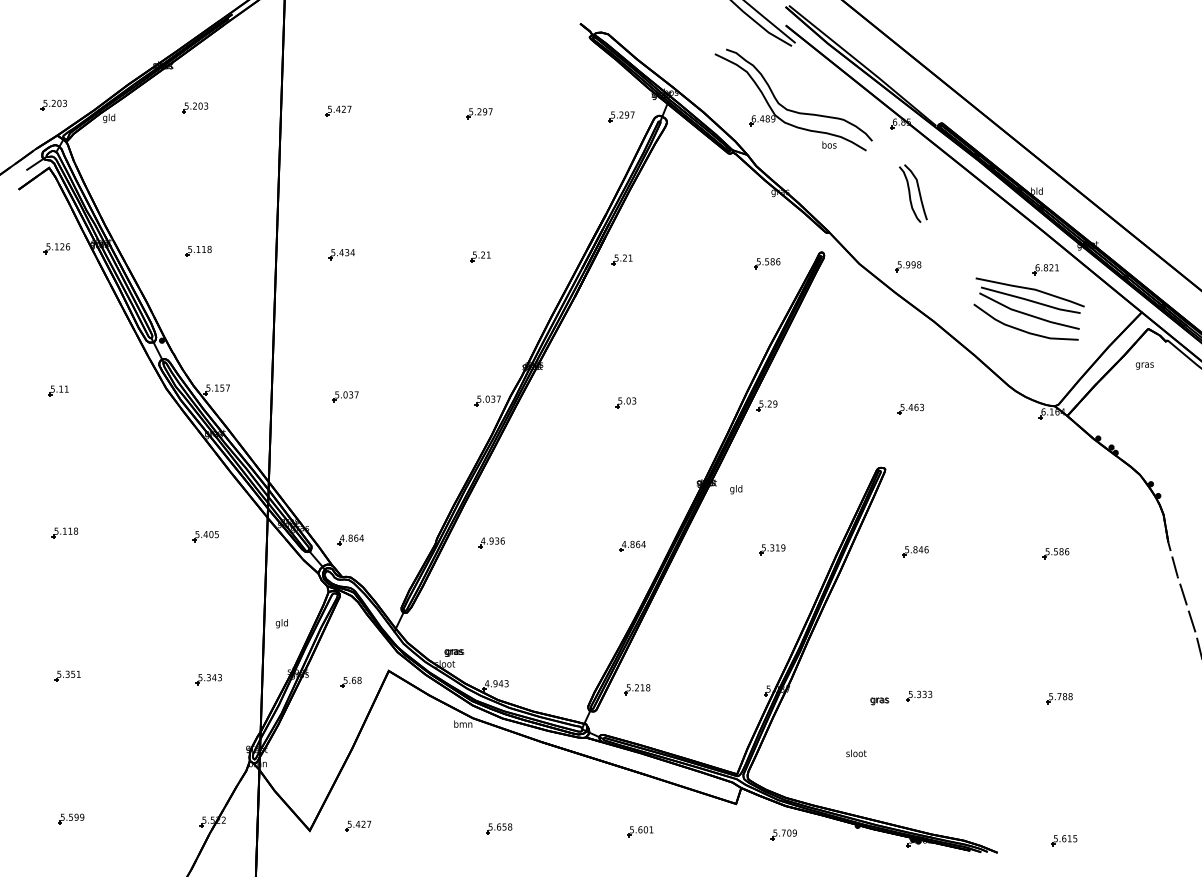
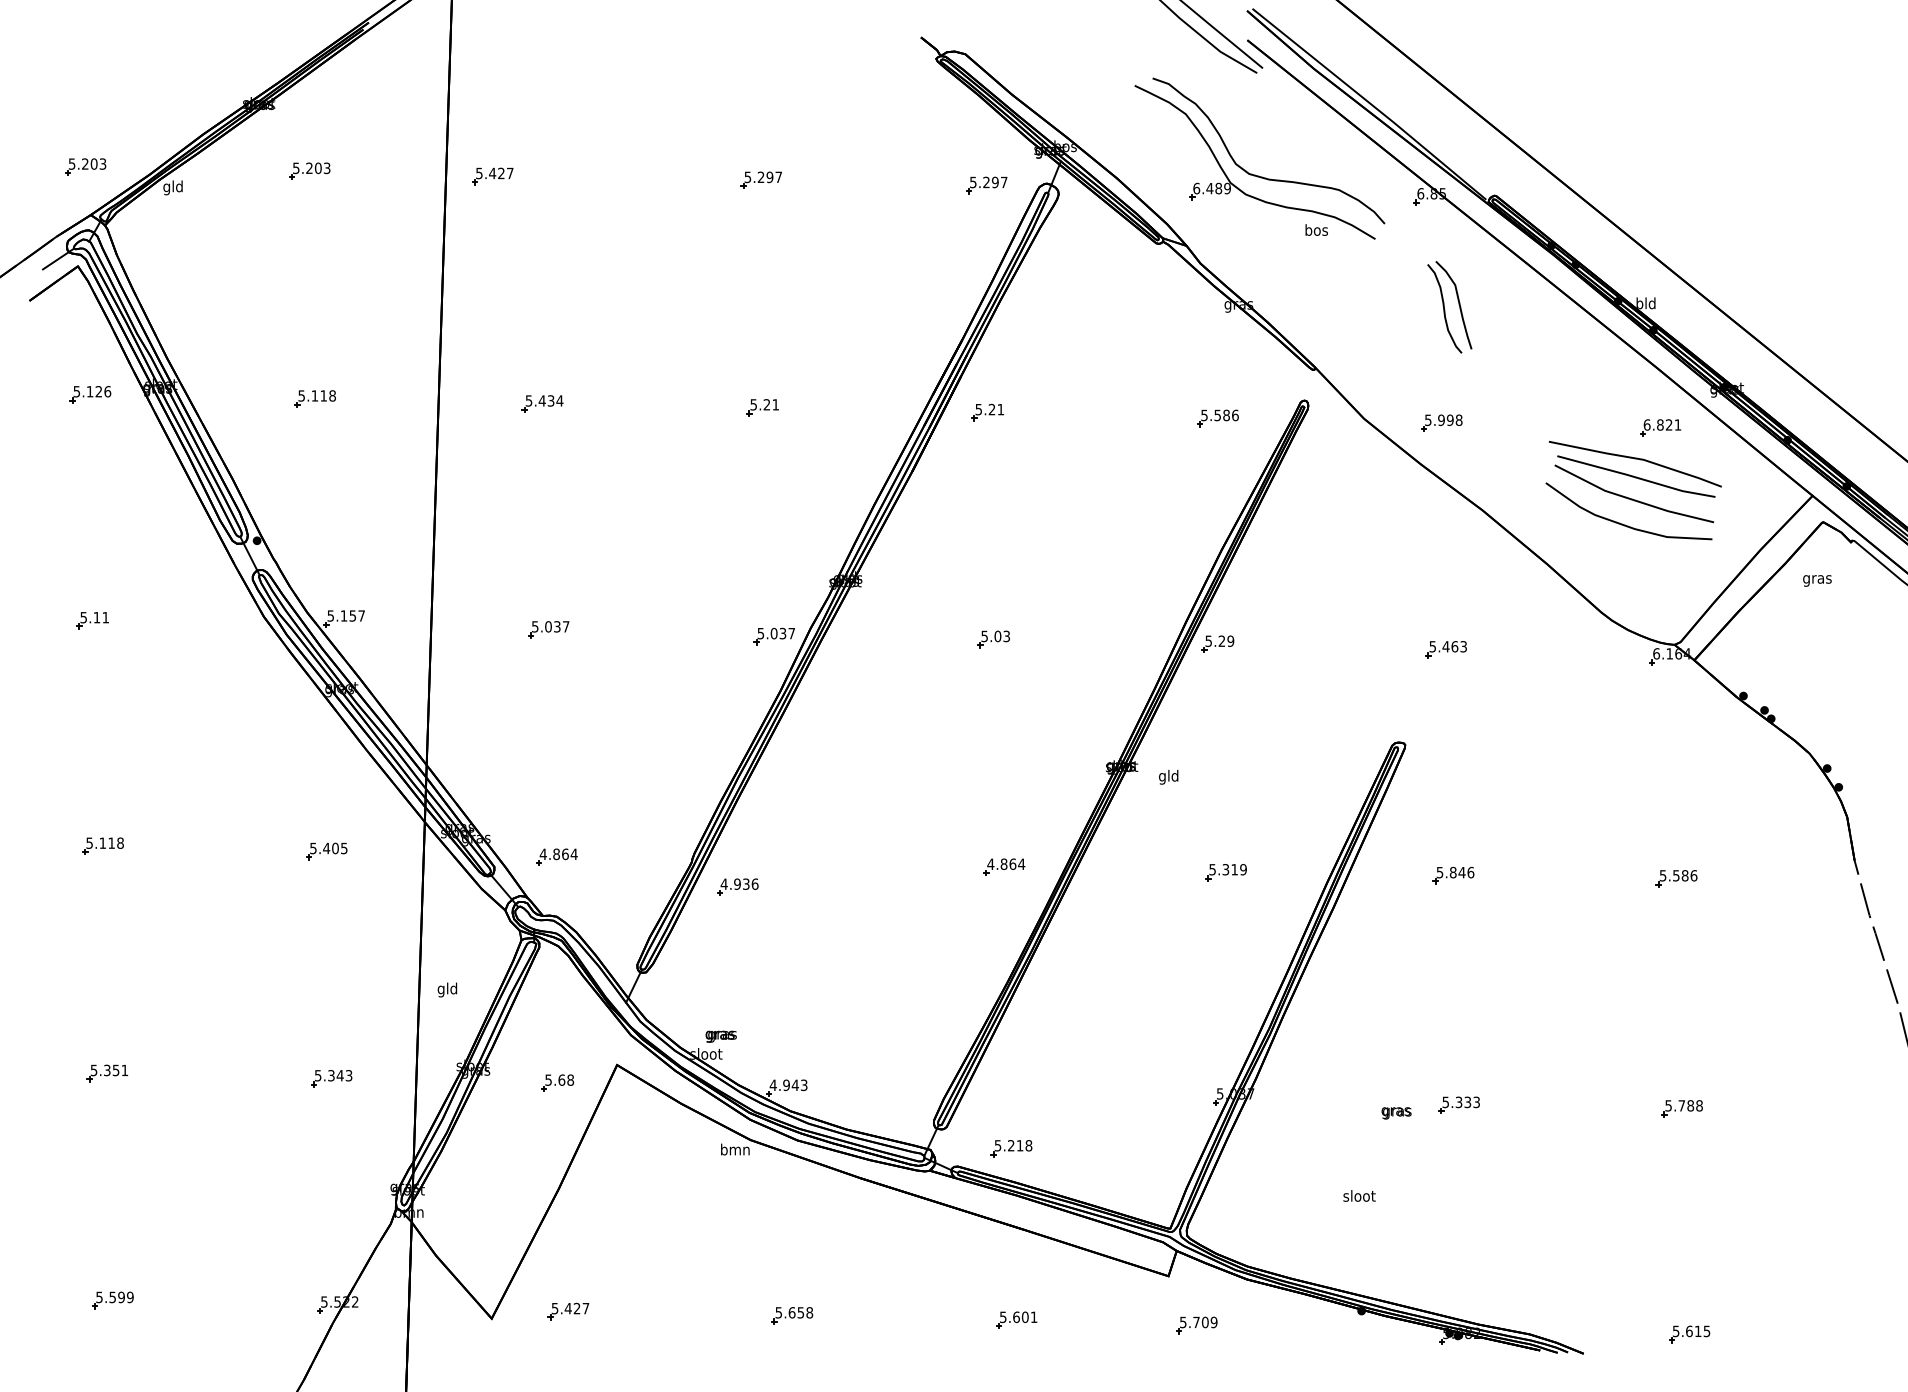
part: (338, 110) -> (492, 175), moved
part: (491, 542) -> (737, 886), moved
part: (637, 689) -> (1011, 1148), moved
part: (783, 834) -> (1196, 1324), moved

